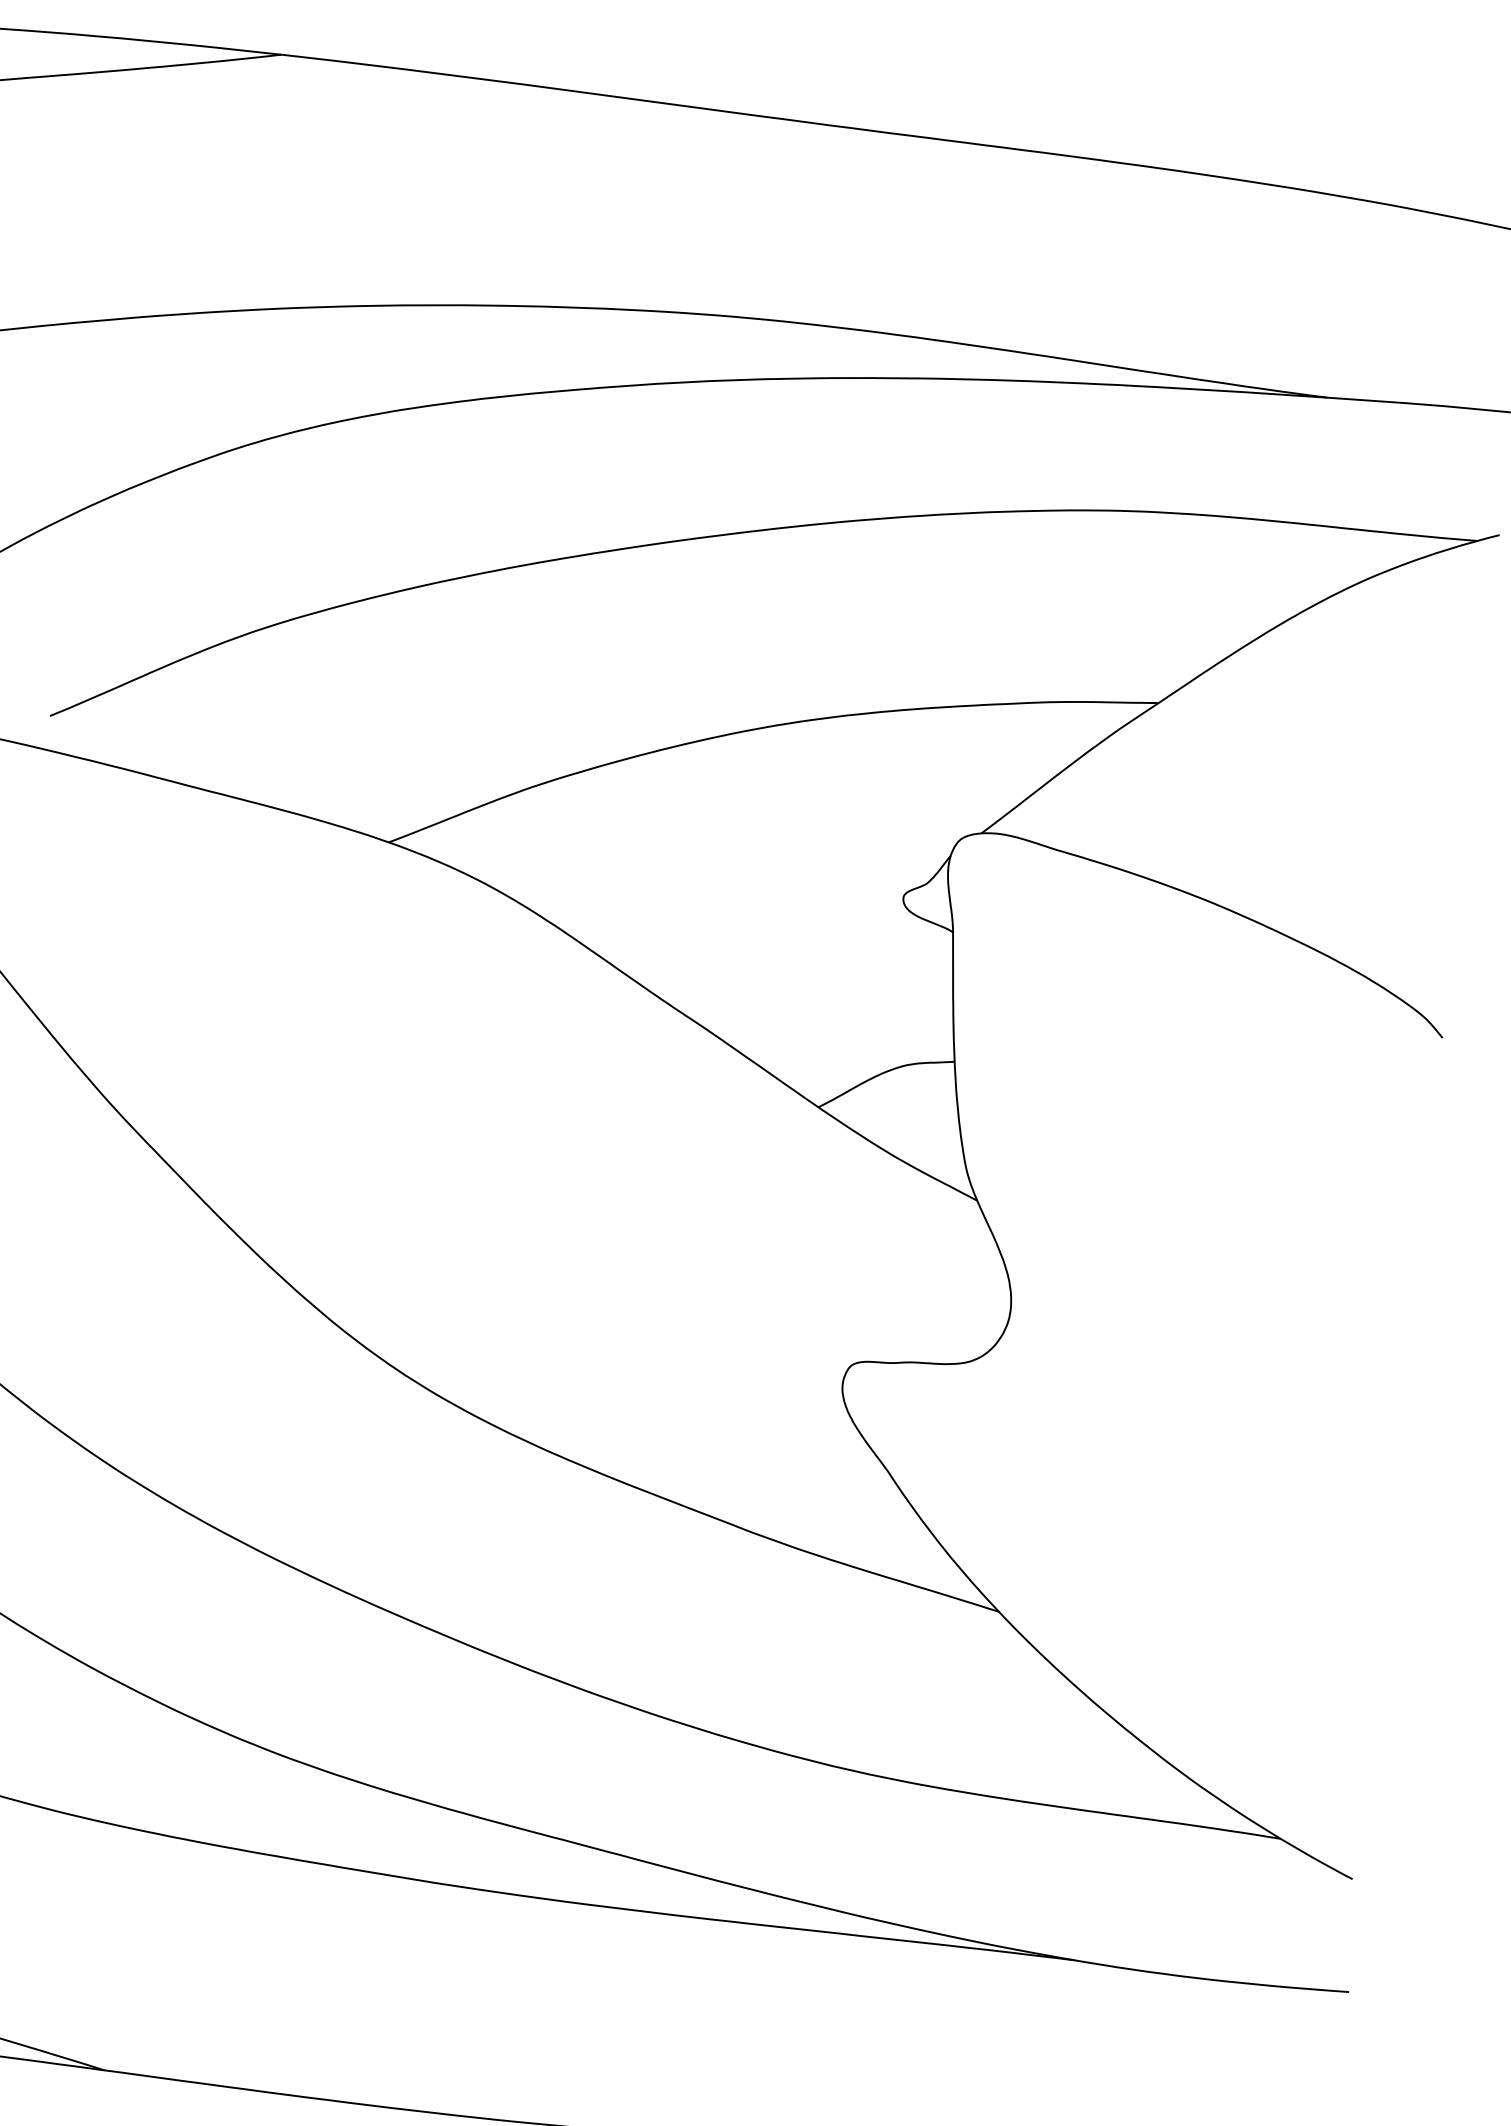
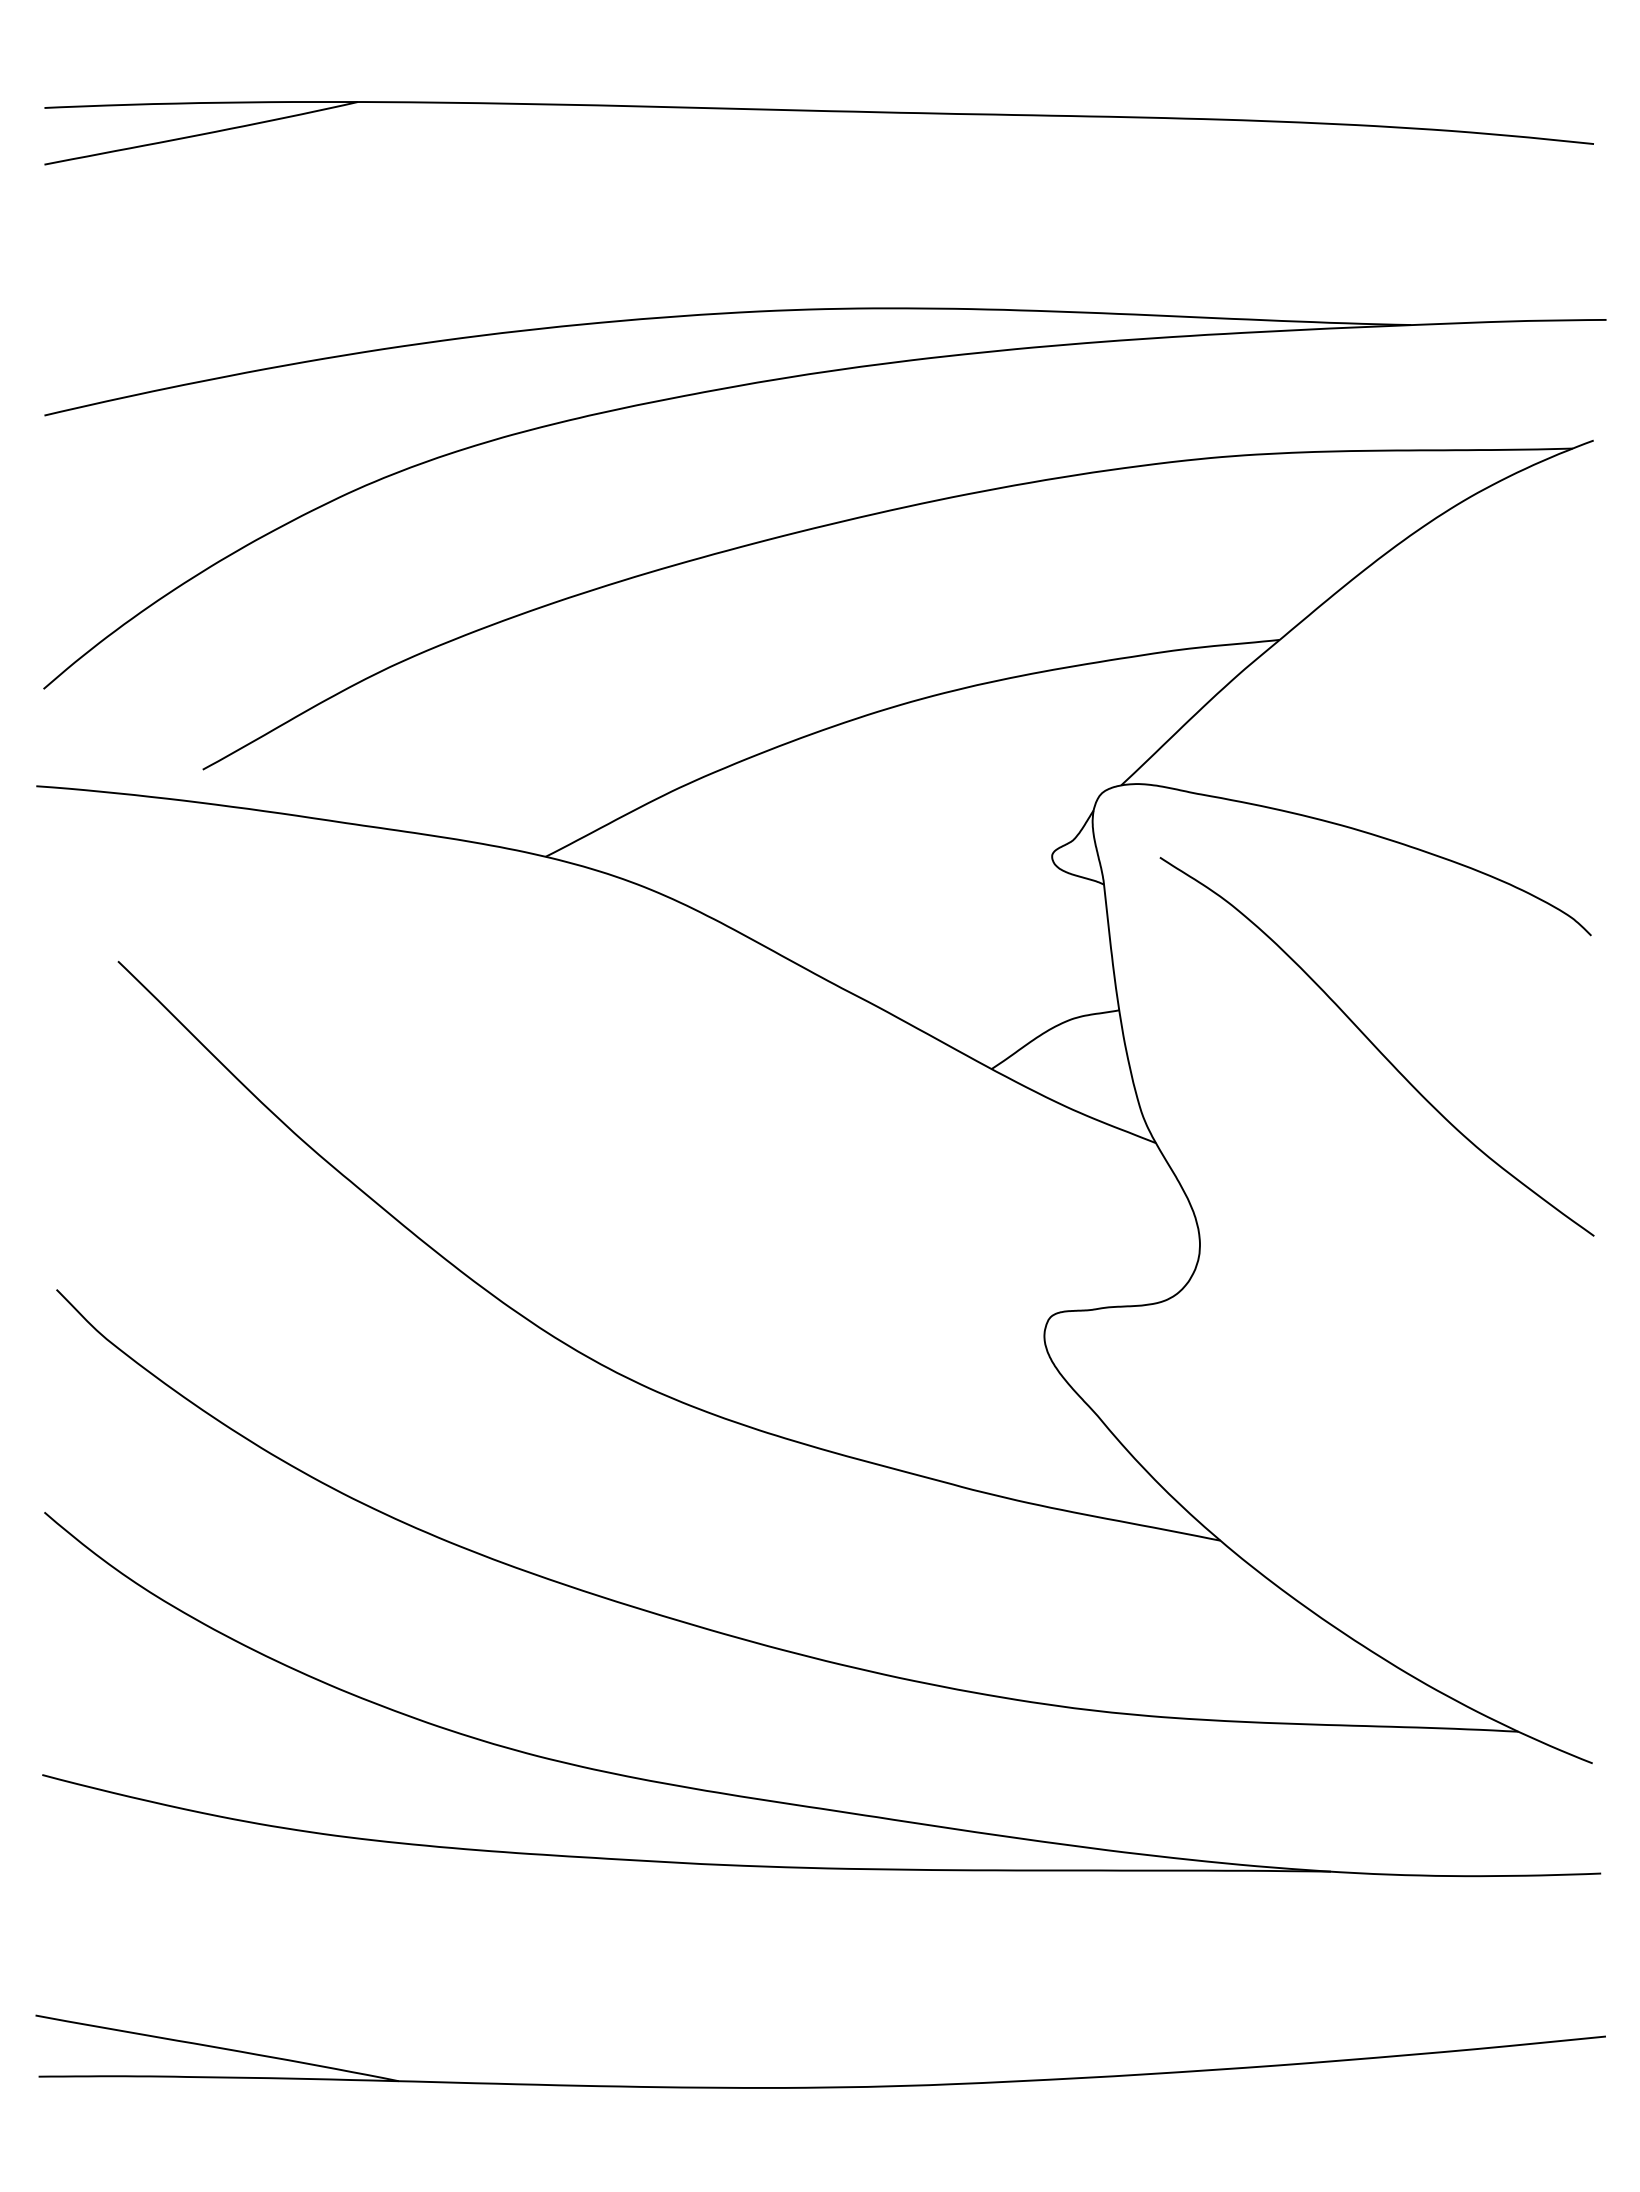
curve: (1212, 1126) -> (1376, 1046), added

